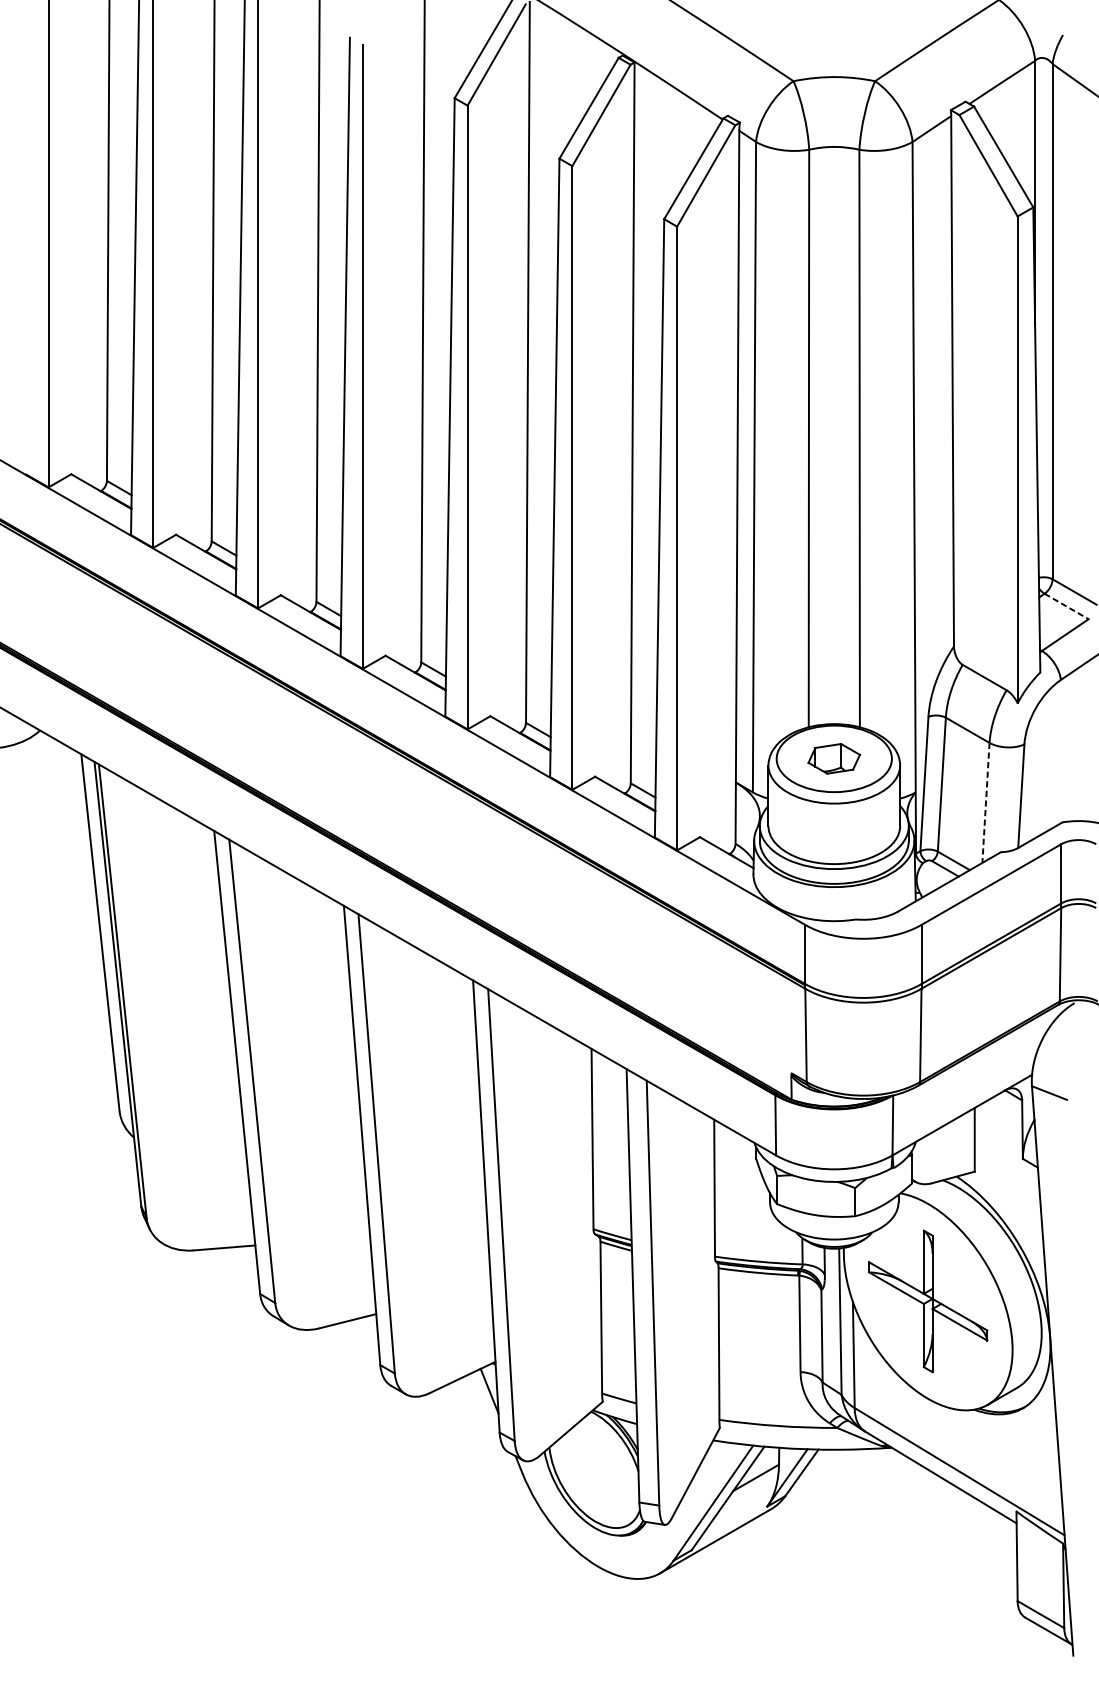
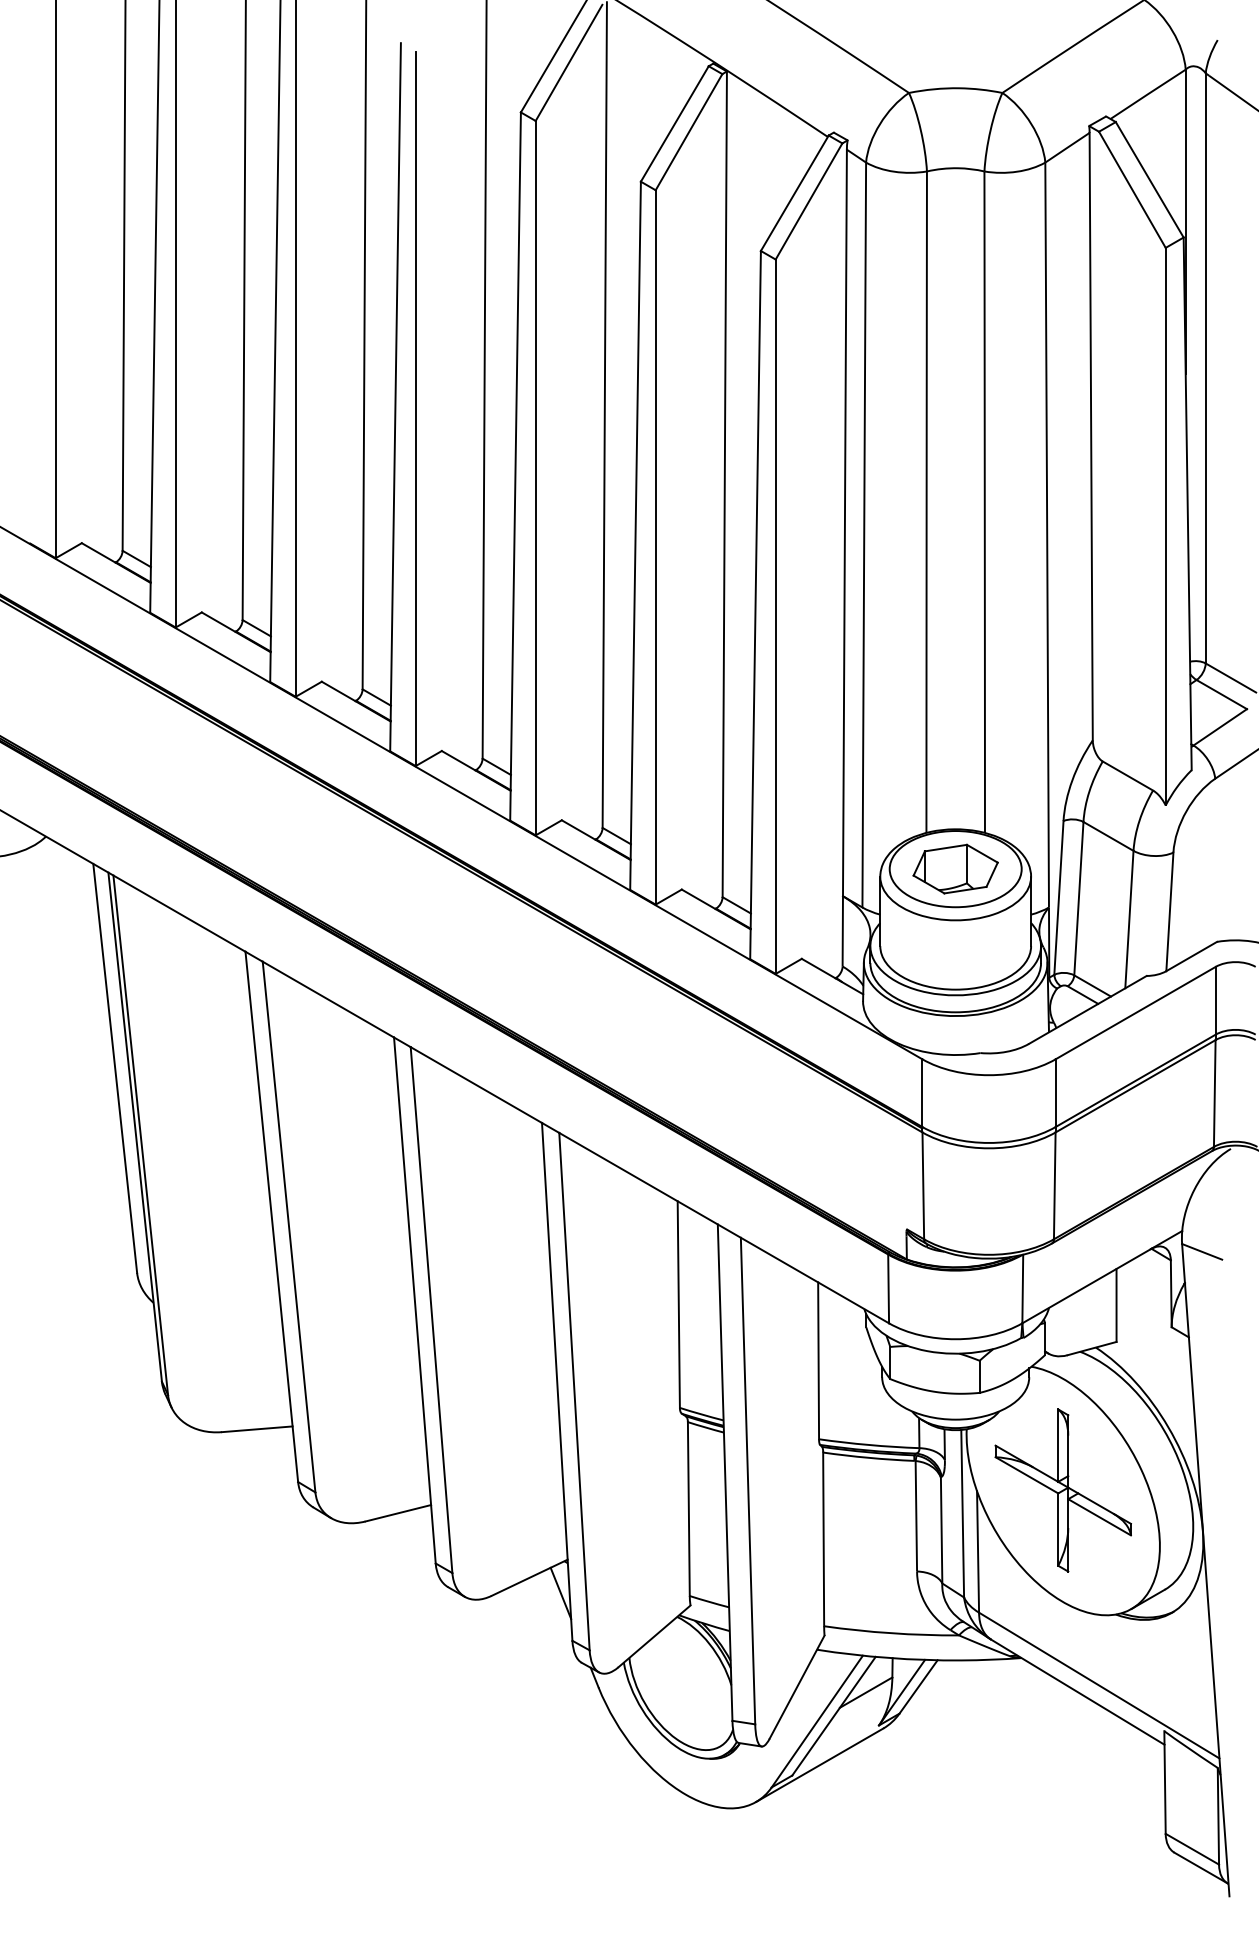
line: (1067, 606) -> (1222, 694), dashed -> solid
part: (834, 758) -> (955, 868), size x1.43
line: (986, 802) -> (1129, 919), dashed -> solid

